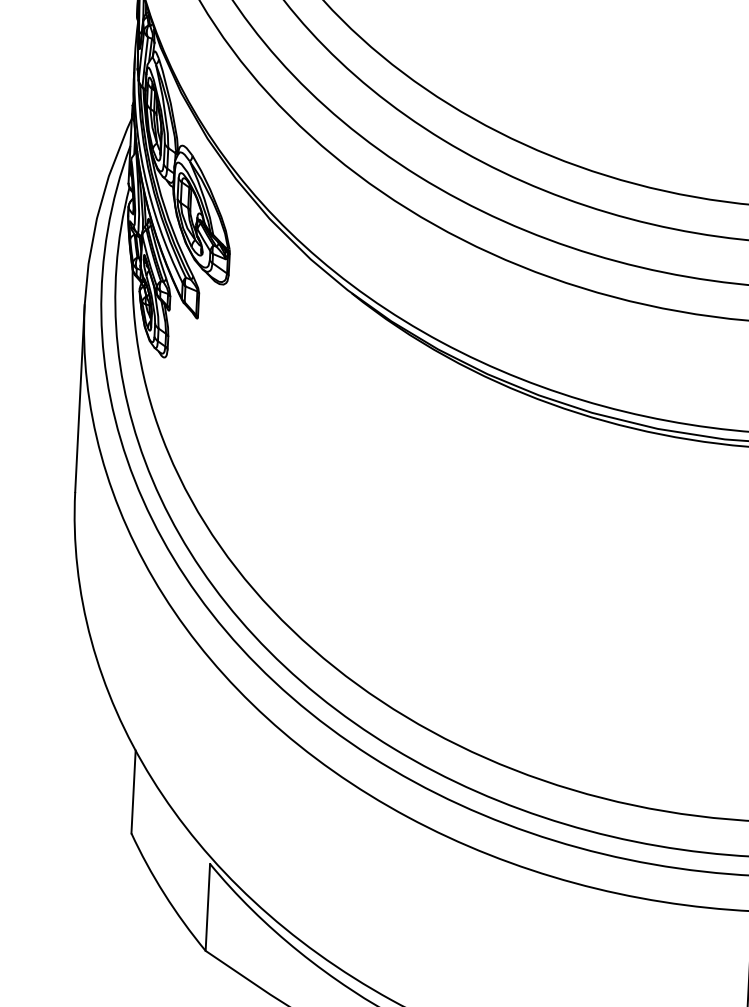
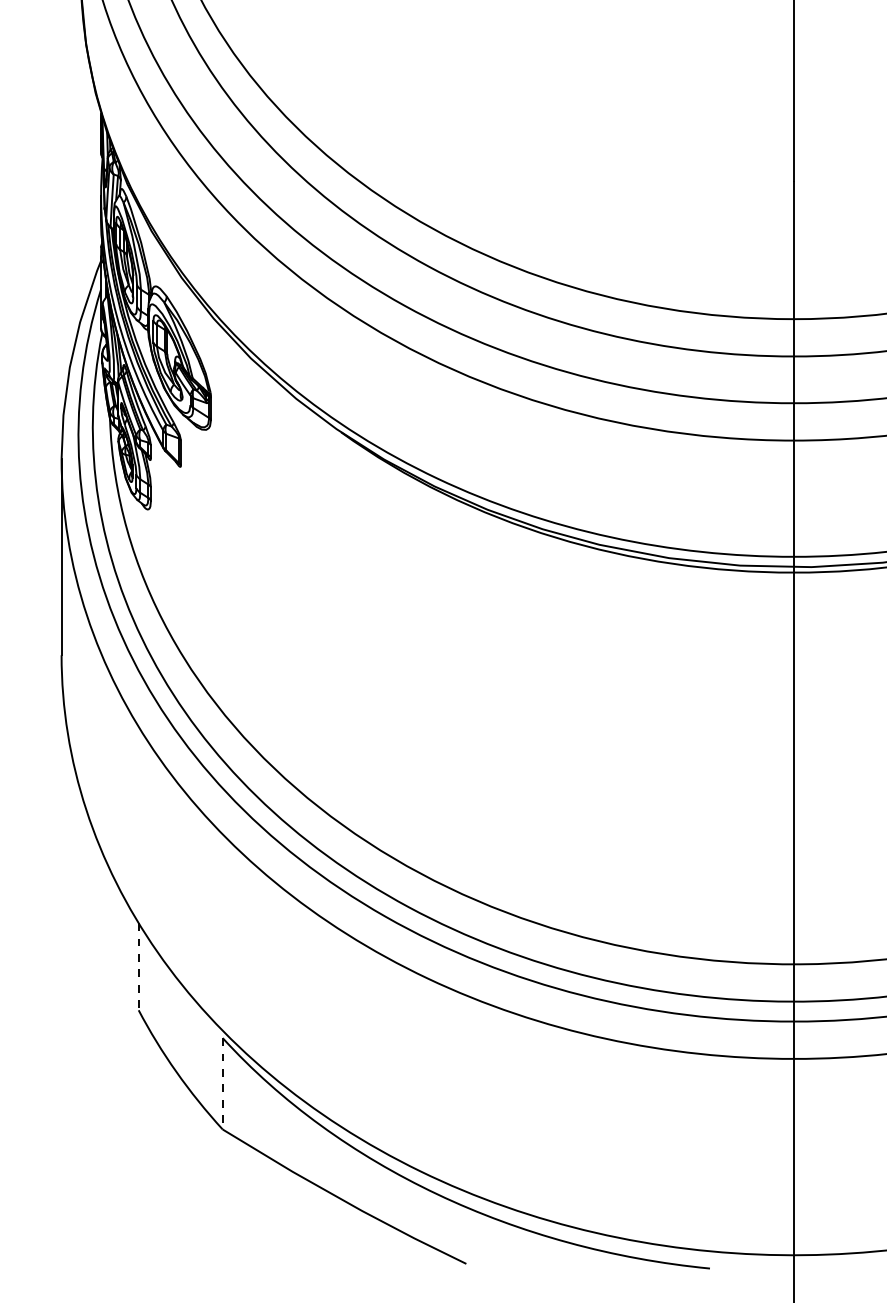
line: (133, 791) -> (138, 966), solid -> dashed
line: (207, 907) -> (222, 1083), solid -> dashed

